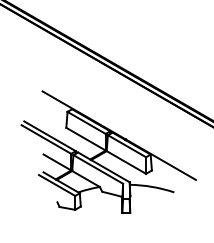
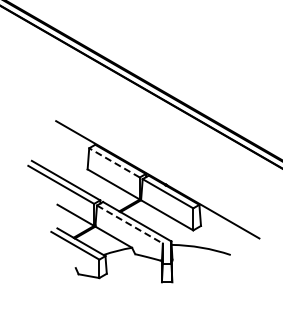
line: (86, 122) -> (114, 162), solid -> dashed
line: (98, 169) -> (130, 224), solid -> dashed

